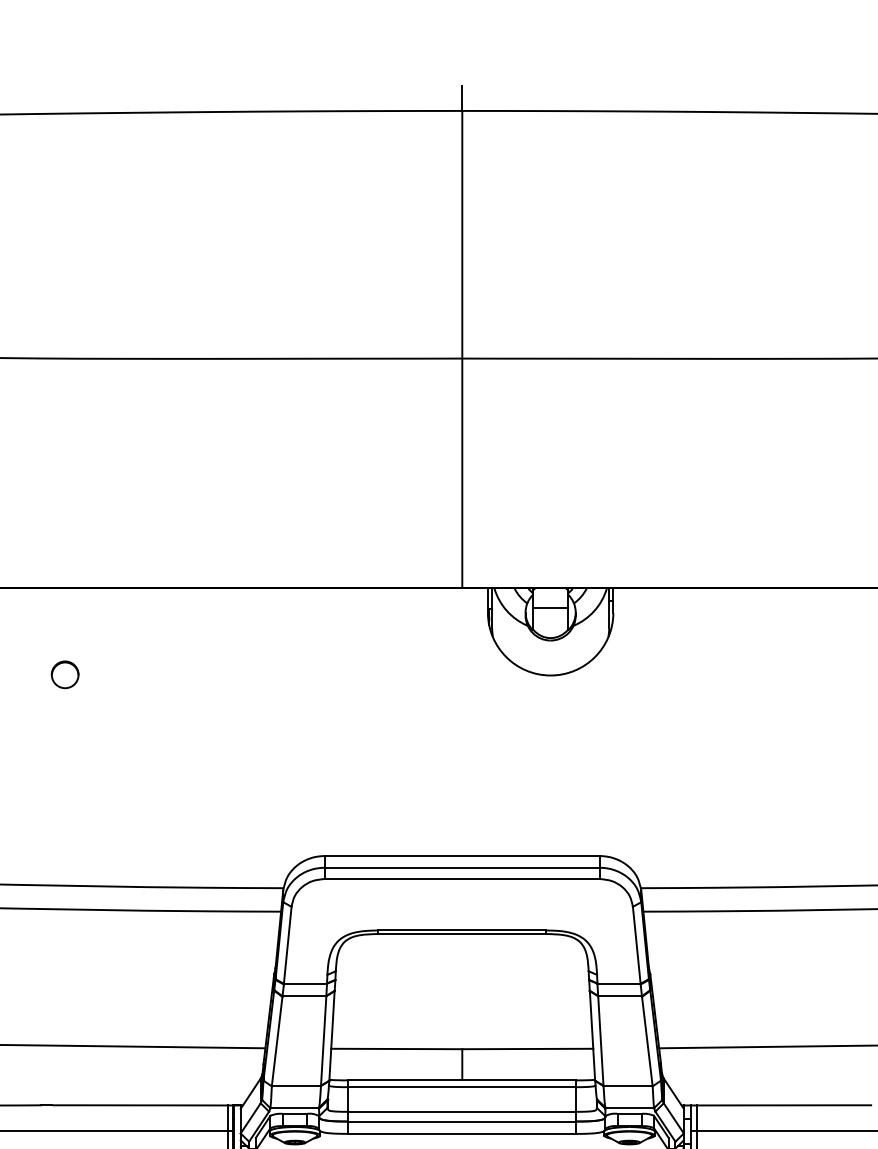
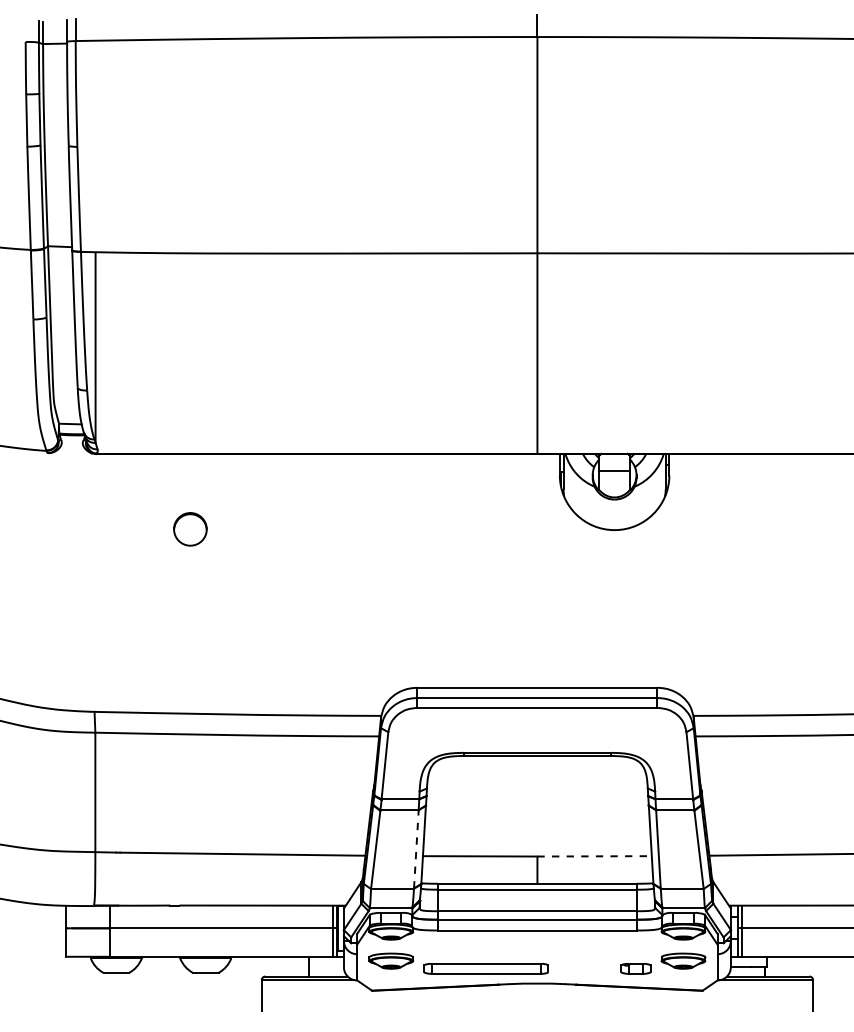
circle: (65, 674) -> (190, 529), size x1.4
line: (323, 1040) -> (416, 848), solid -> dashed
line: (528, 1049) -> (595, 856), solid -> dashed

